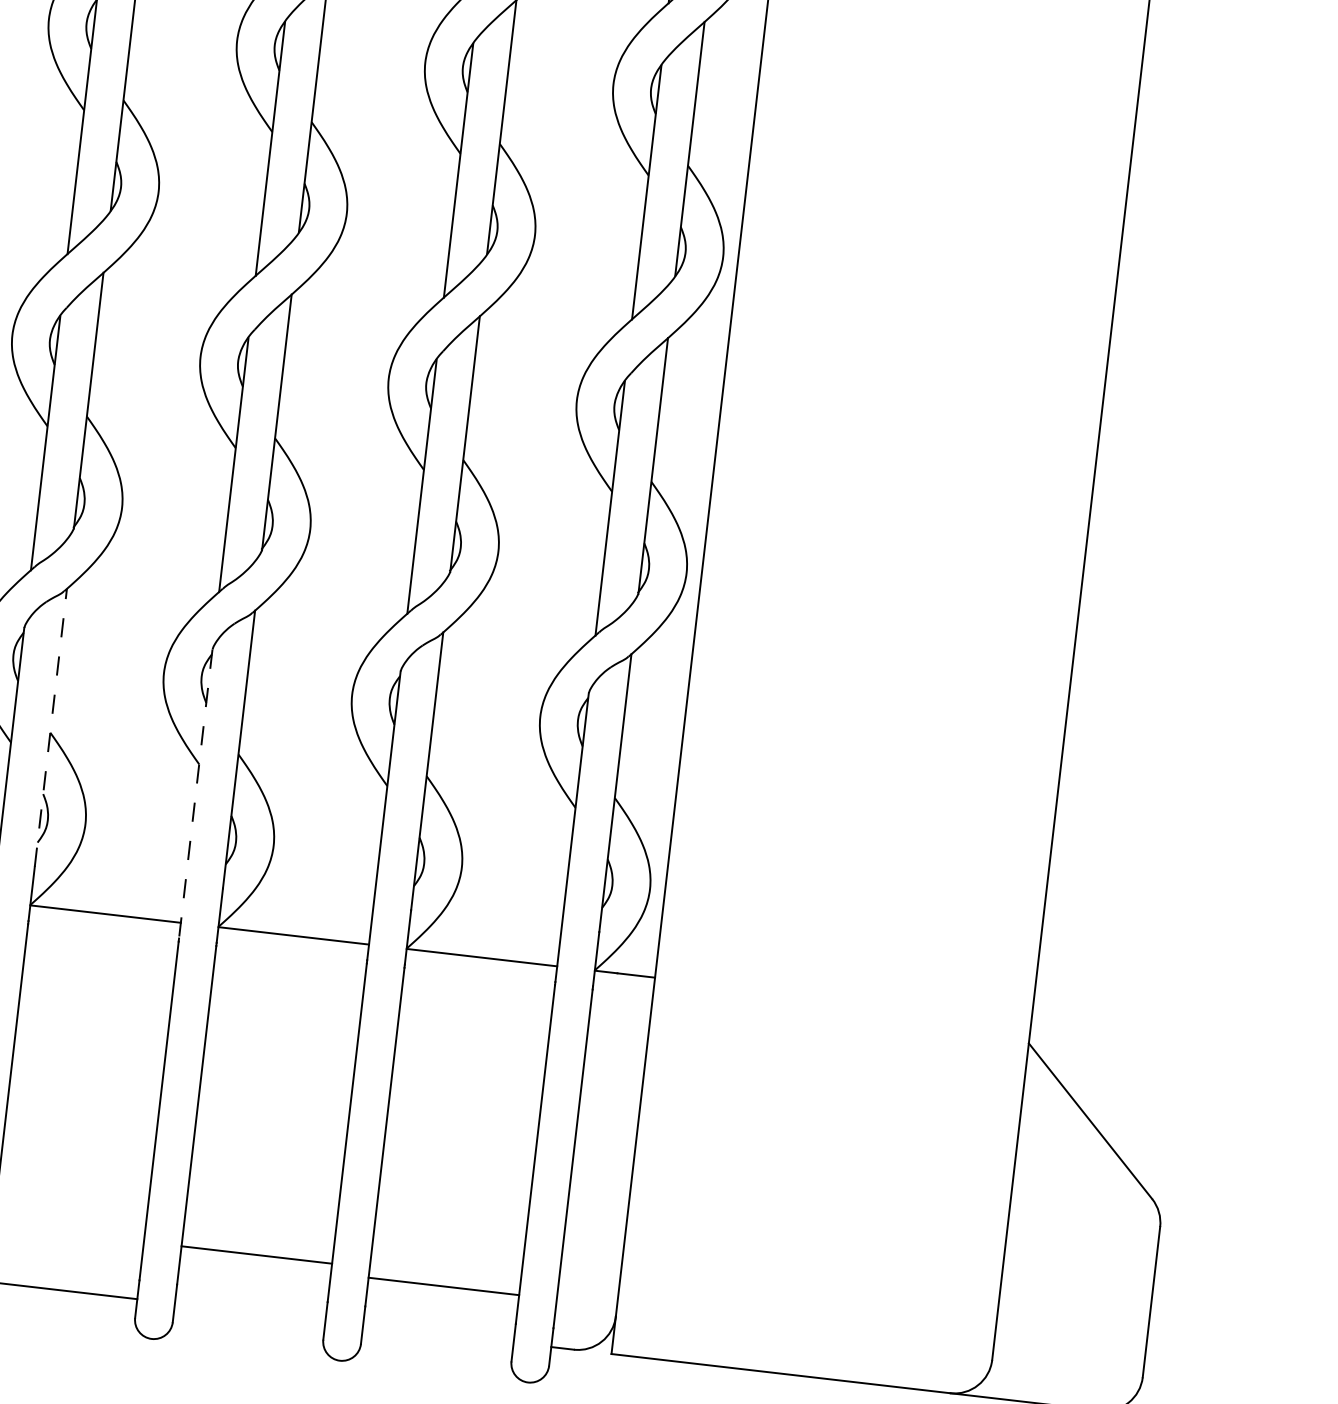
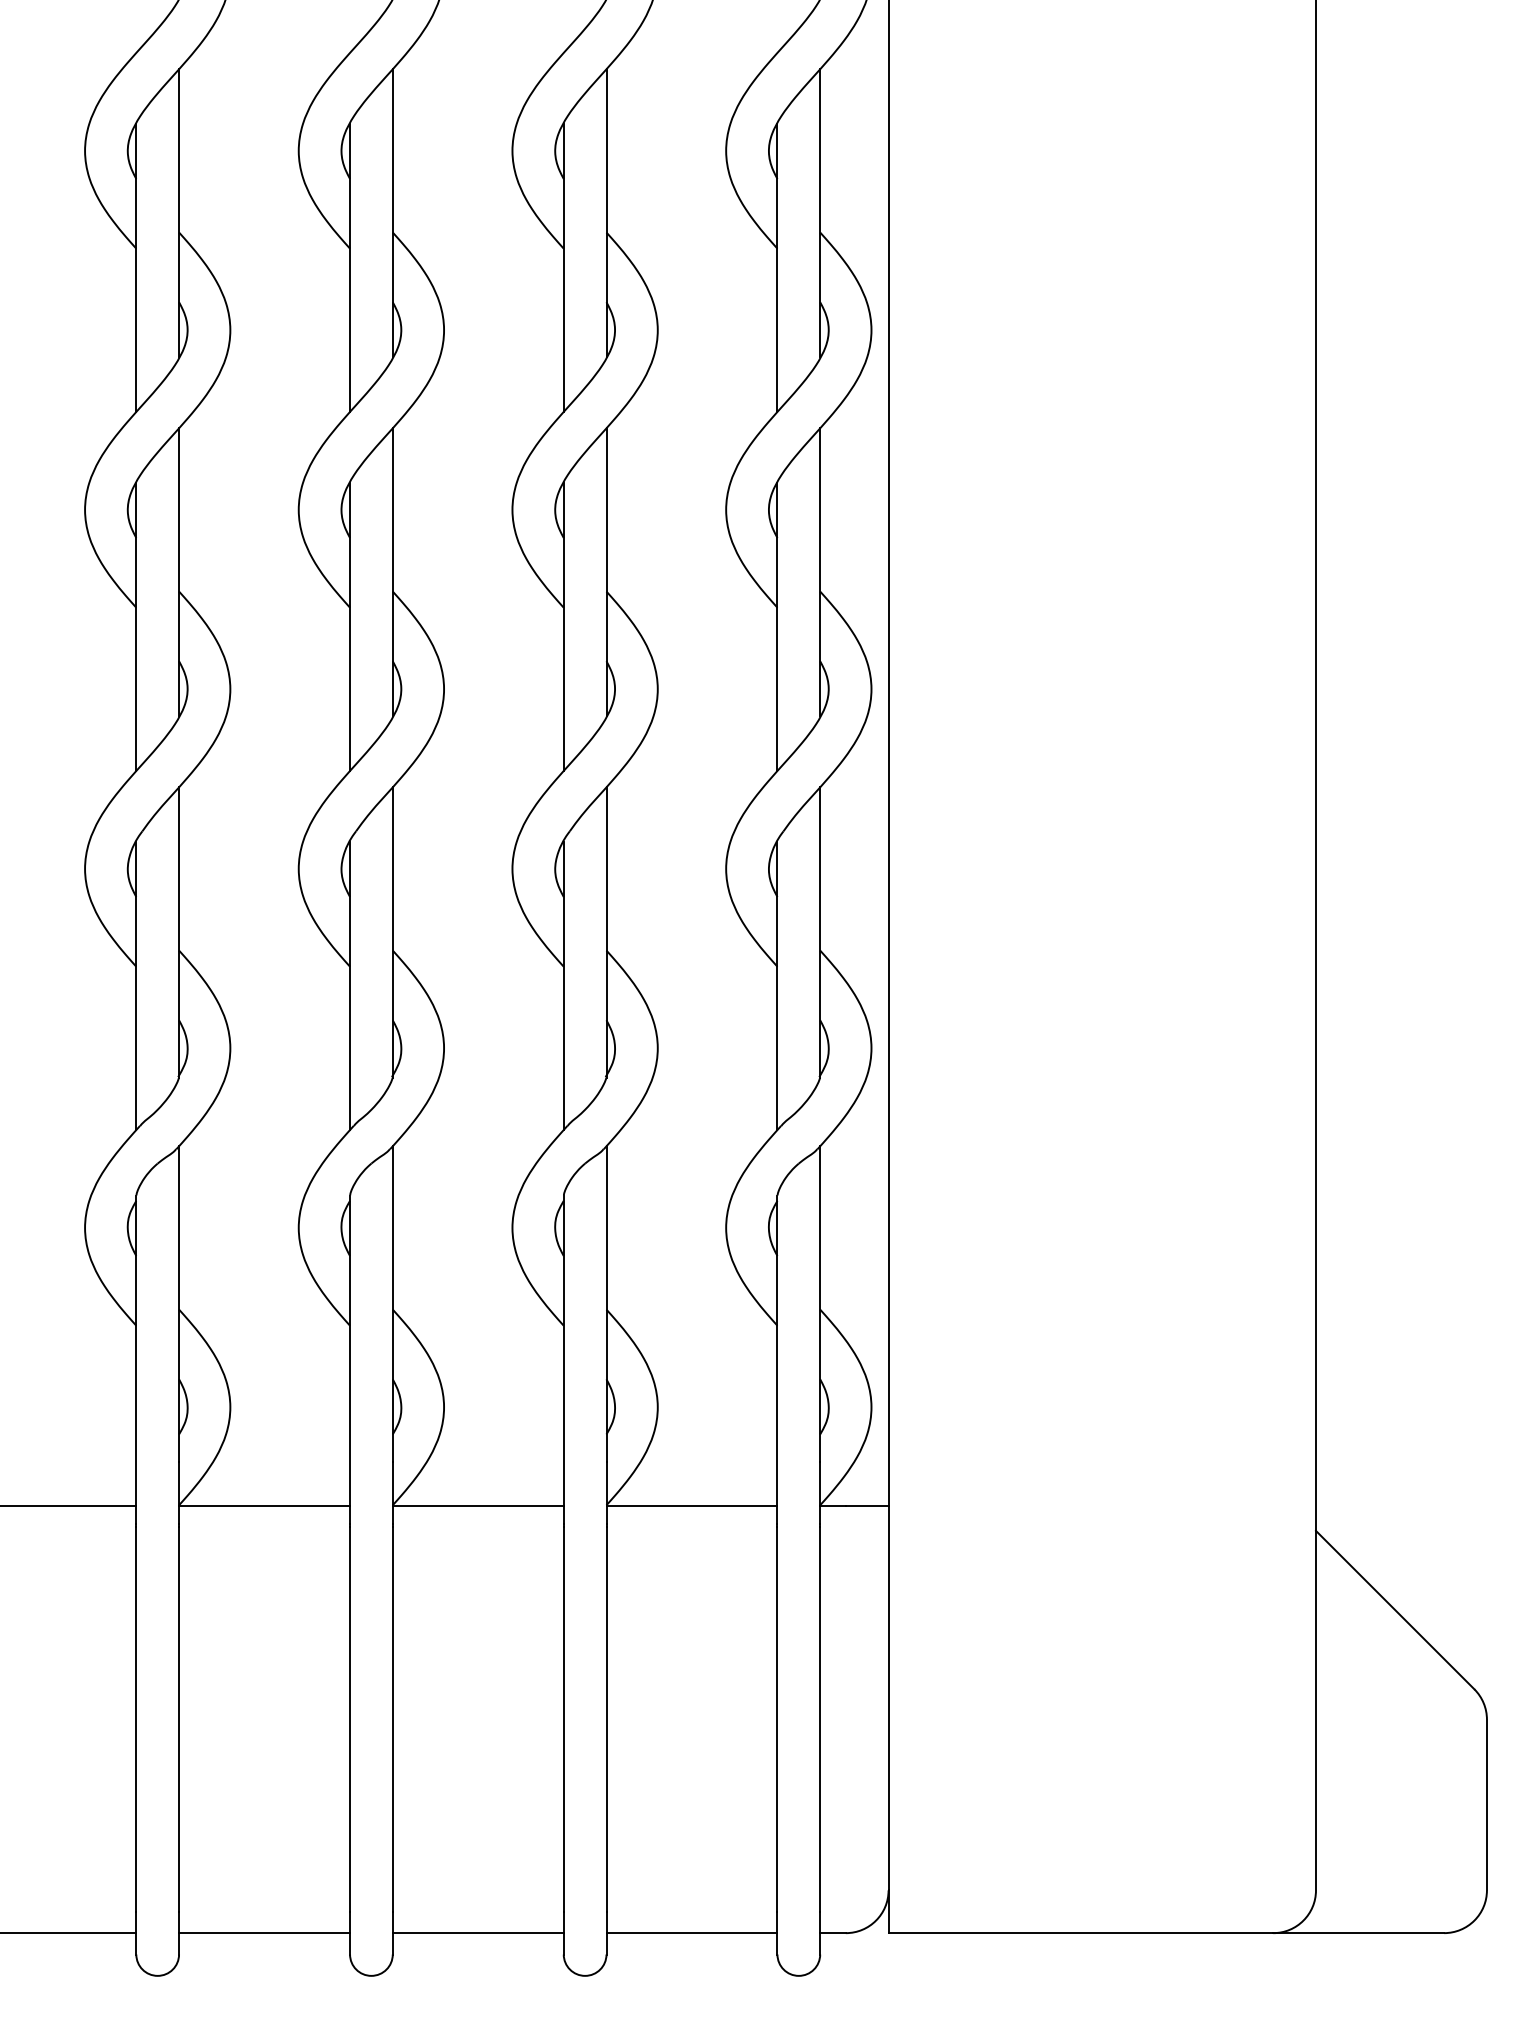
line: (51, 728) -> (179, 1304), dashed -> solid
line: (196, 794) -> (350, 1359), dashed -> solid
line: (256, 1255) -> (477, 1933), moved
line: (443, 1286) -> (691, 1933), moved

